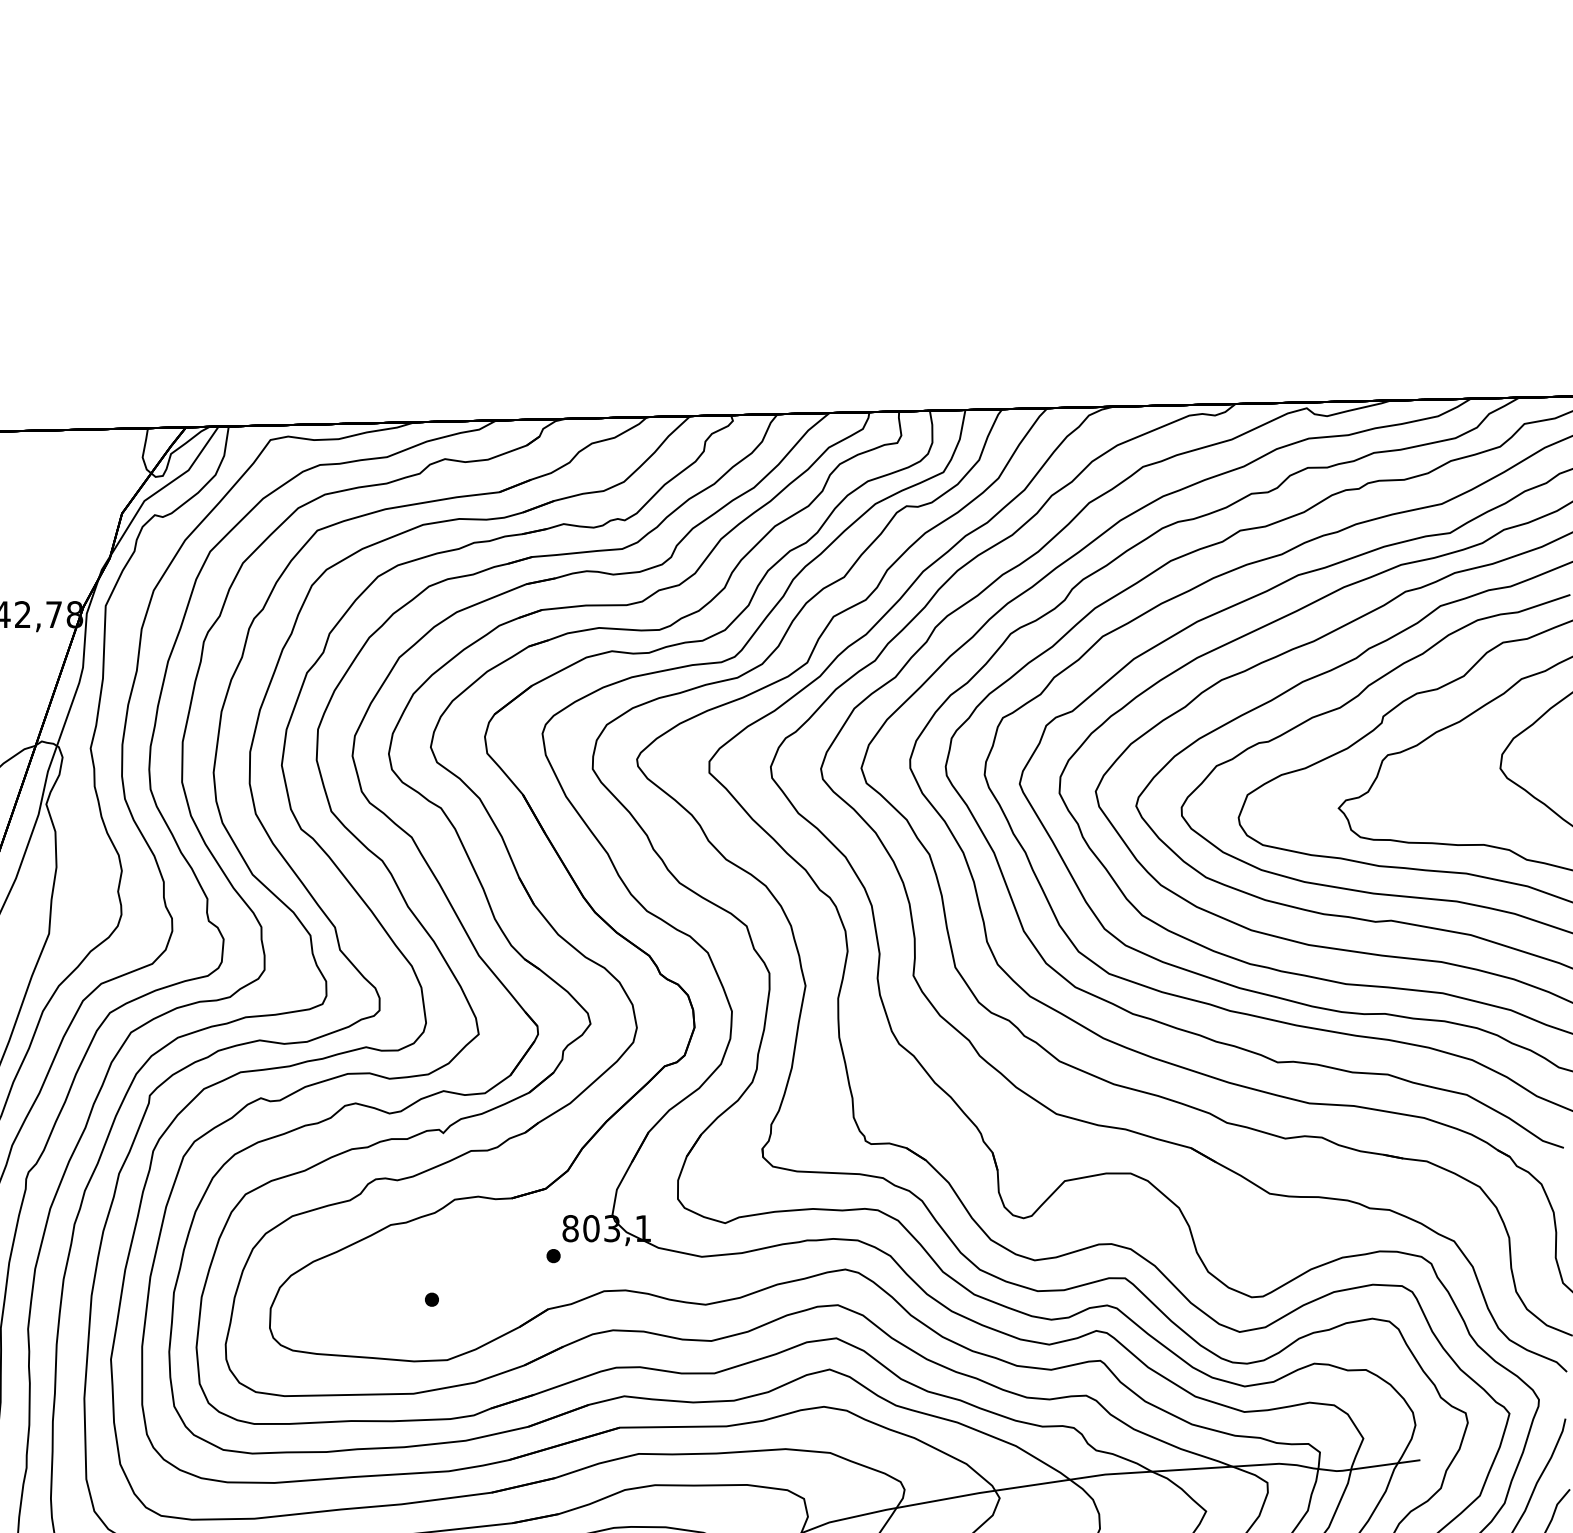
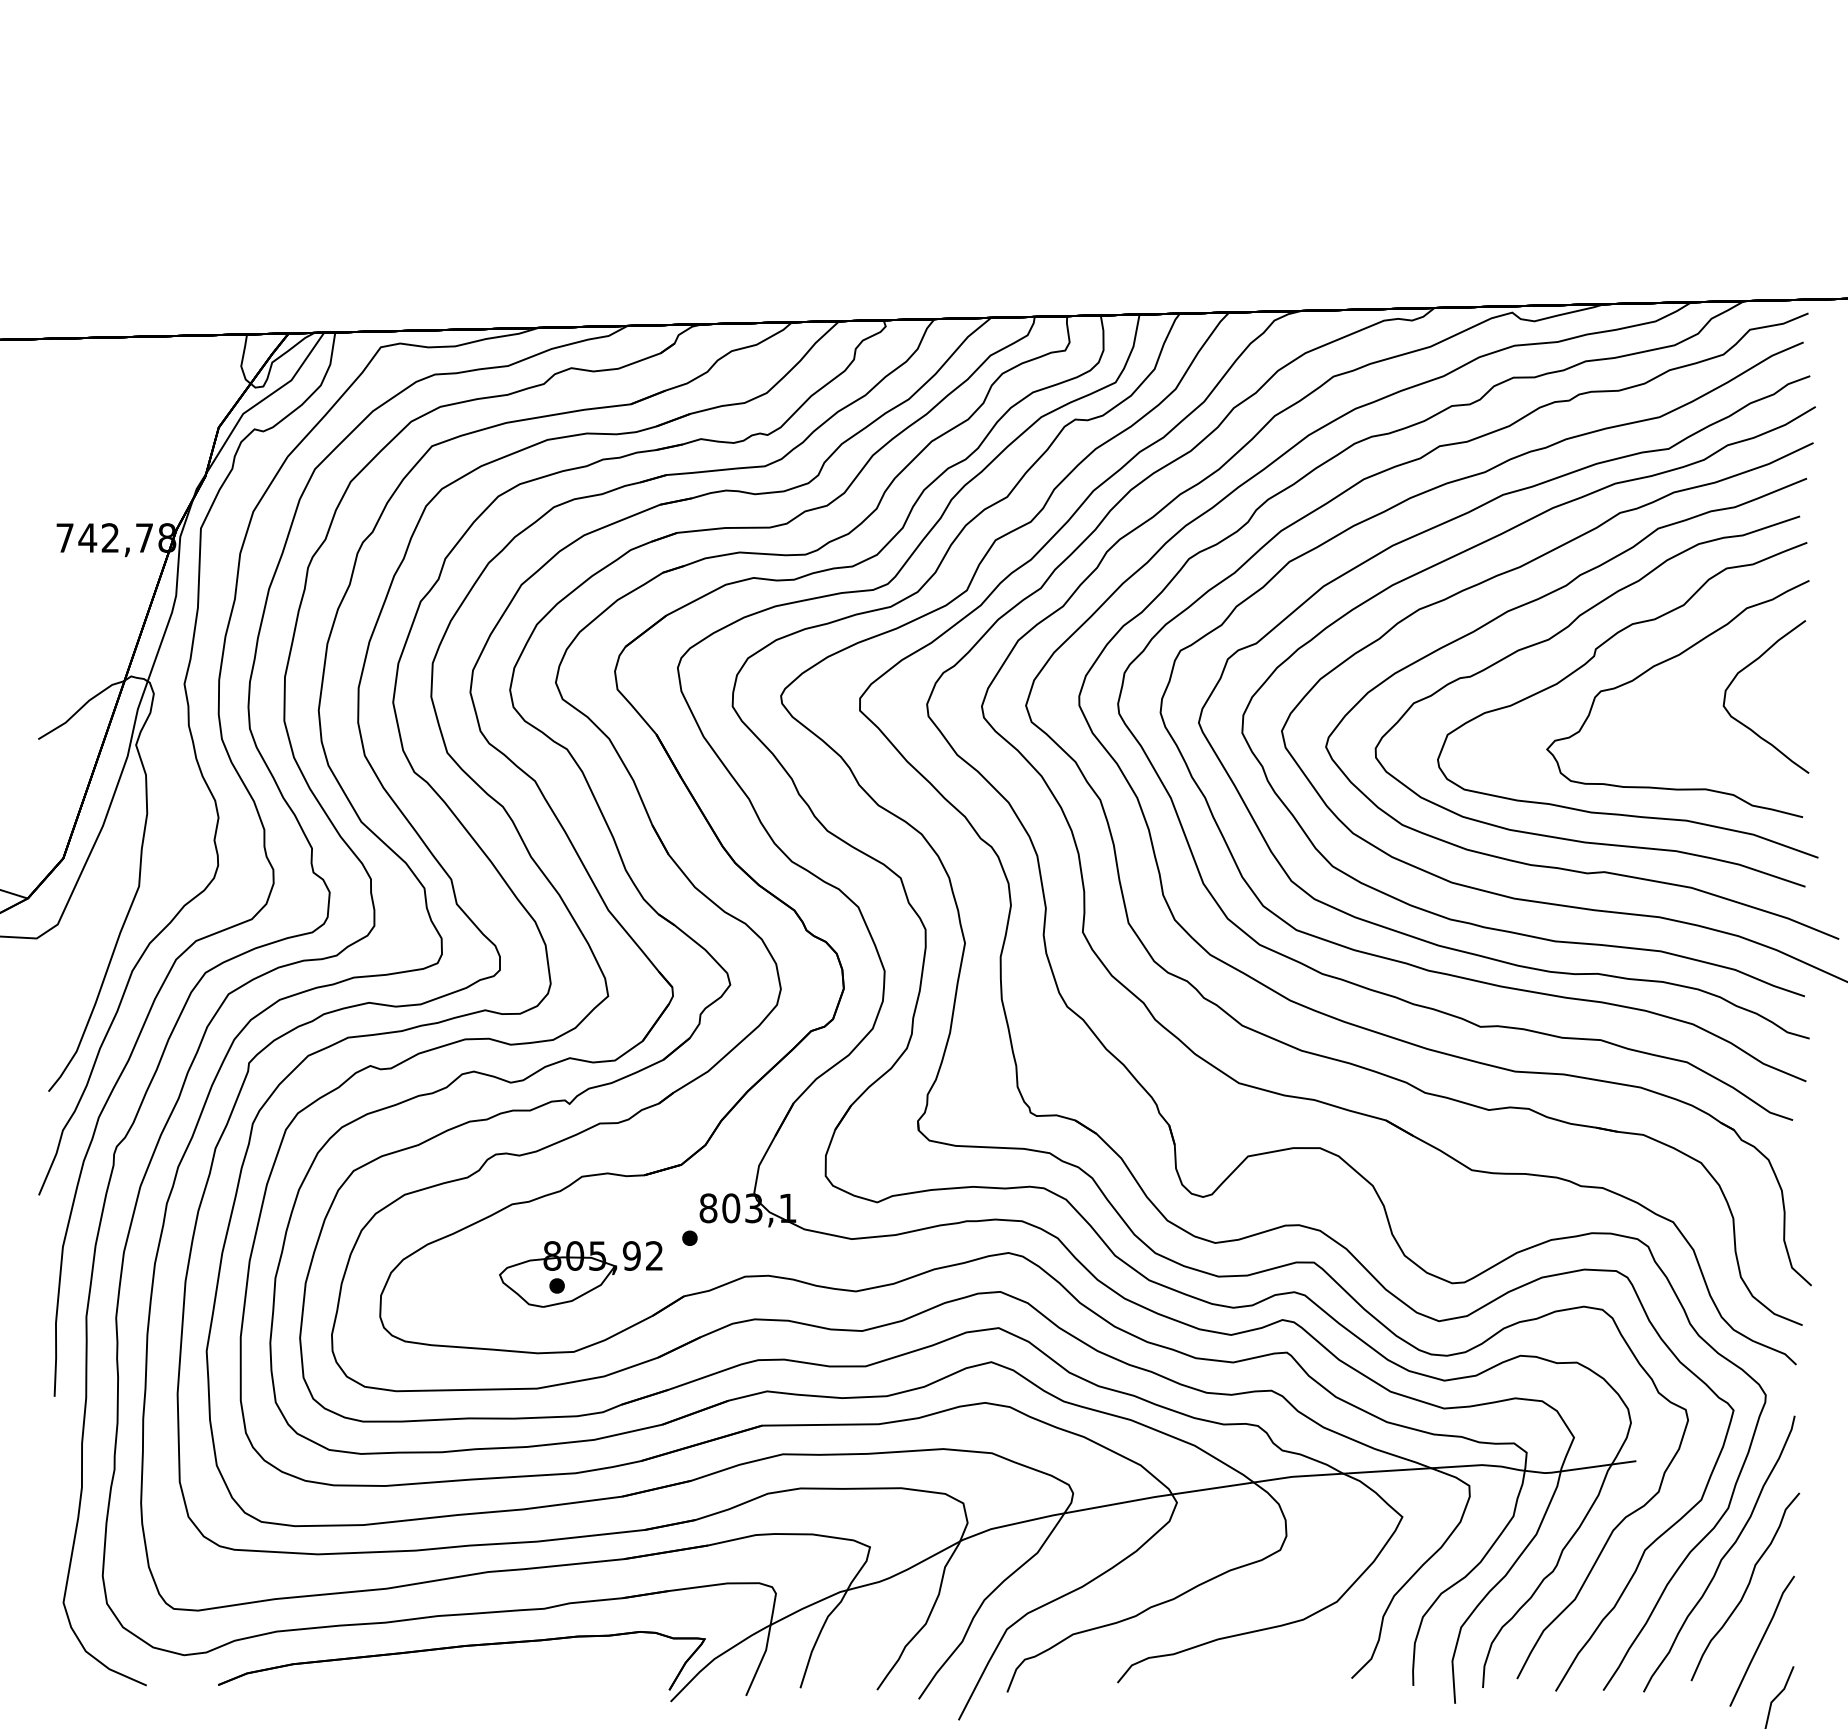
part: (453, 1289) -> (580, 1274), added

